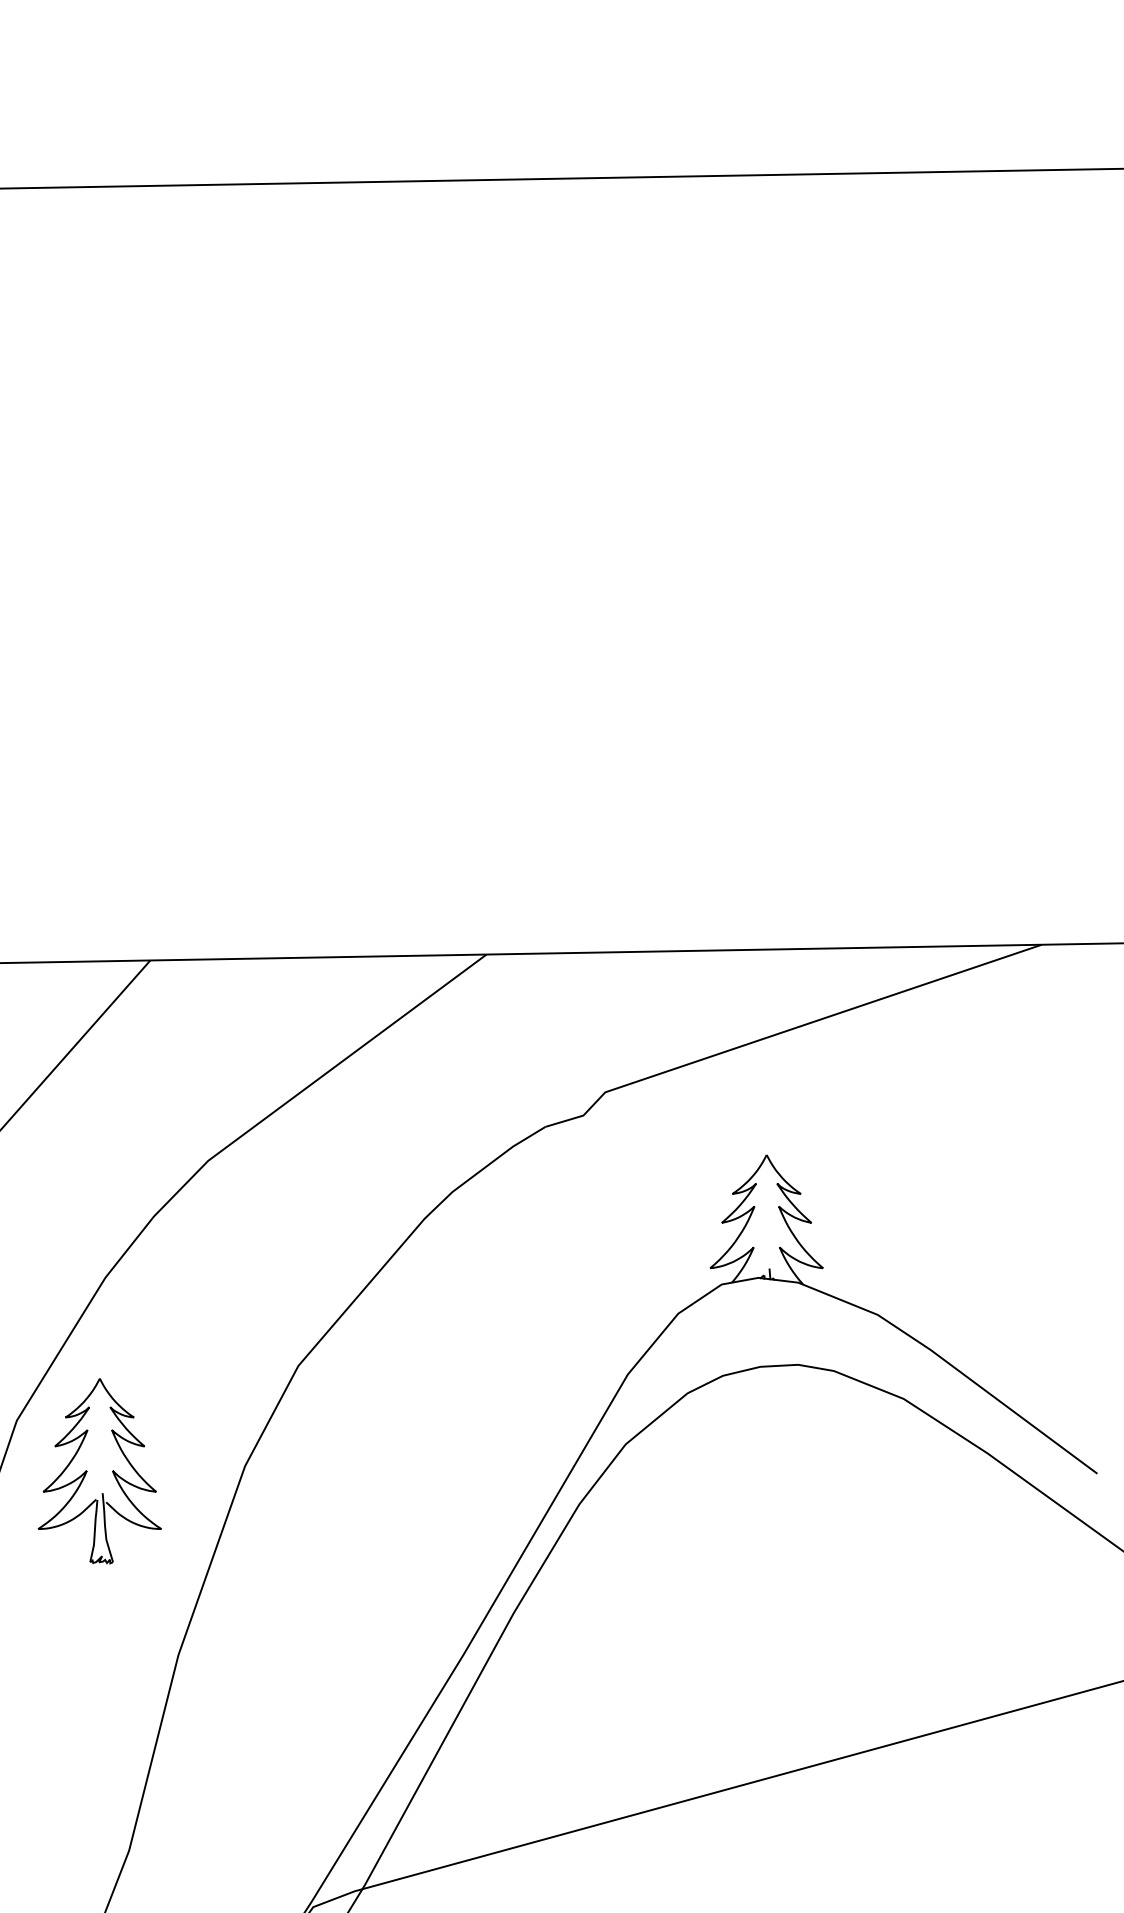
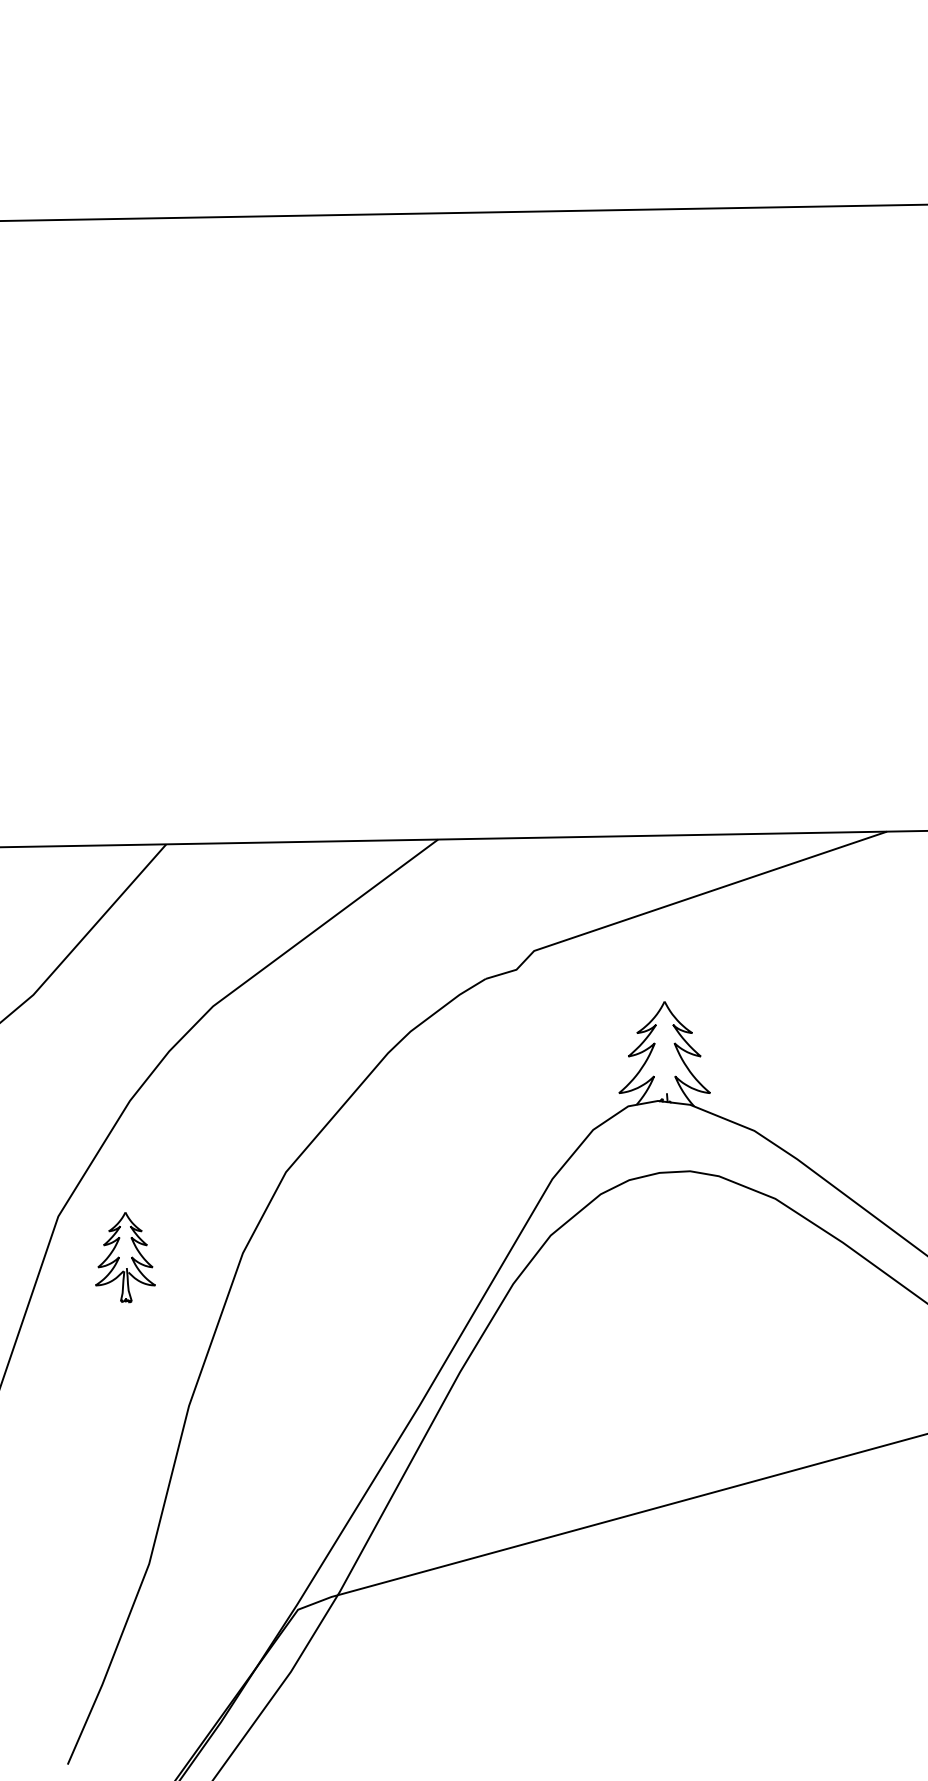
part: (99, 1471) -> (125, 1257), size x0.6

